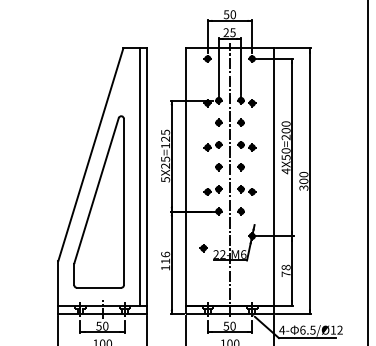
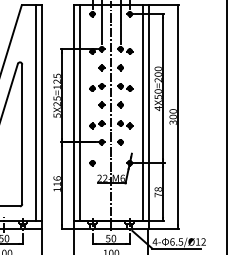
line: (192, 176) -> (79, 112), added
line: (267, 176) -> (142, 112), added
part: (203, 248) -> (92, 163), moved

